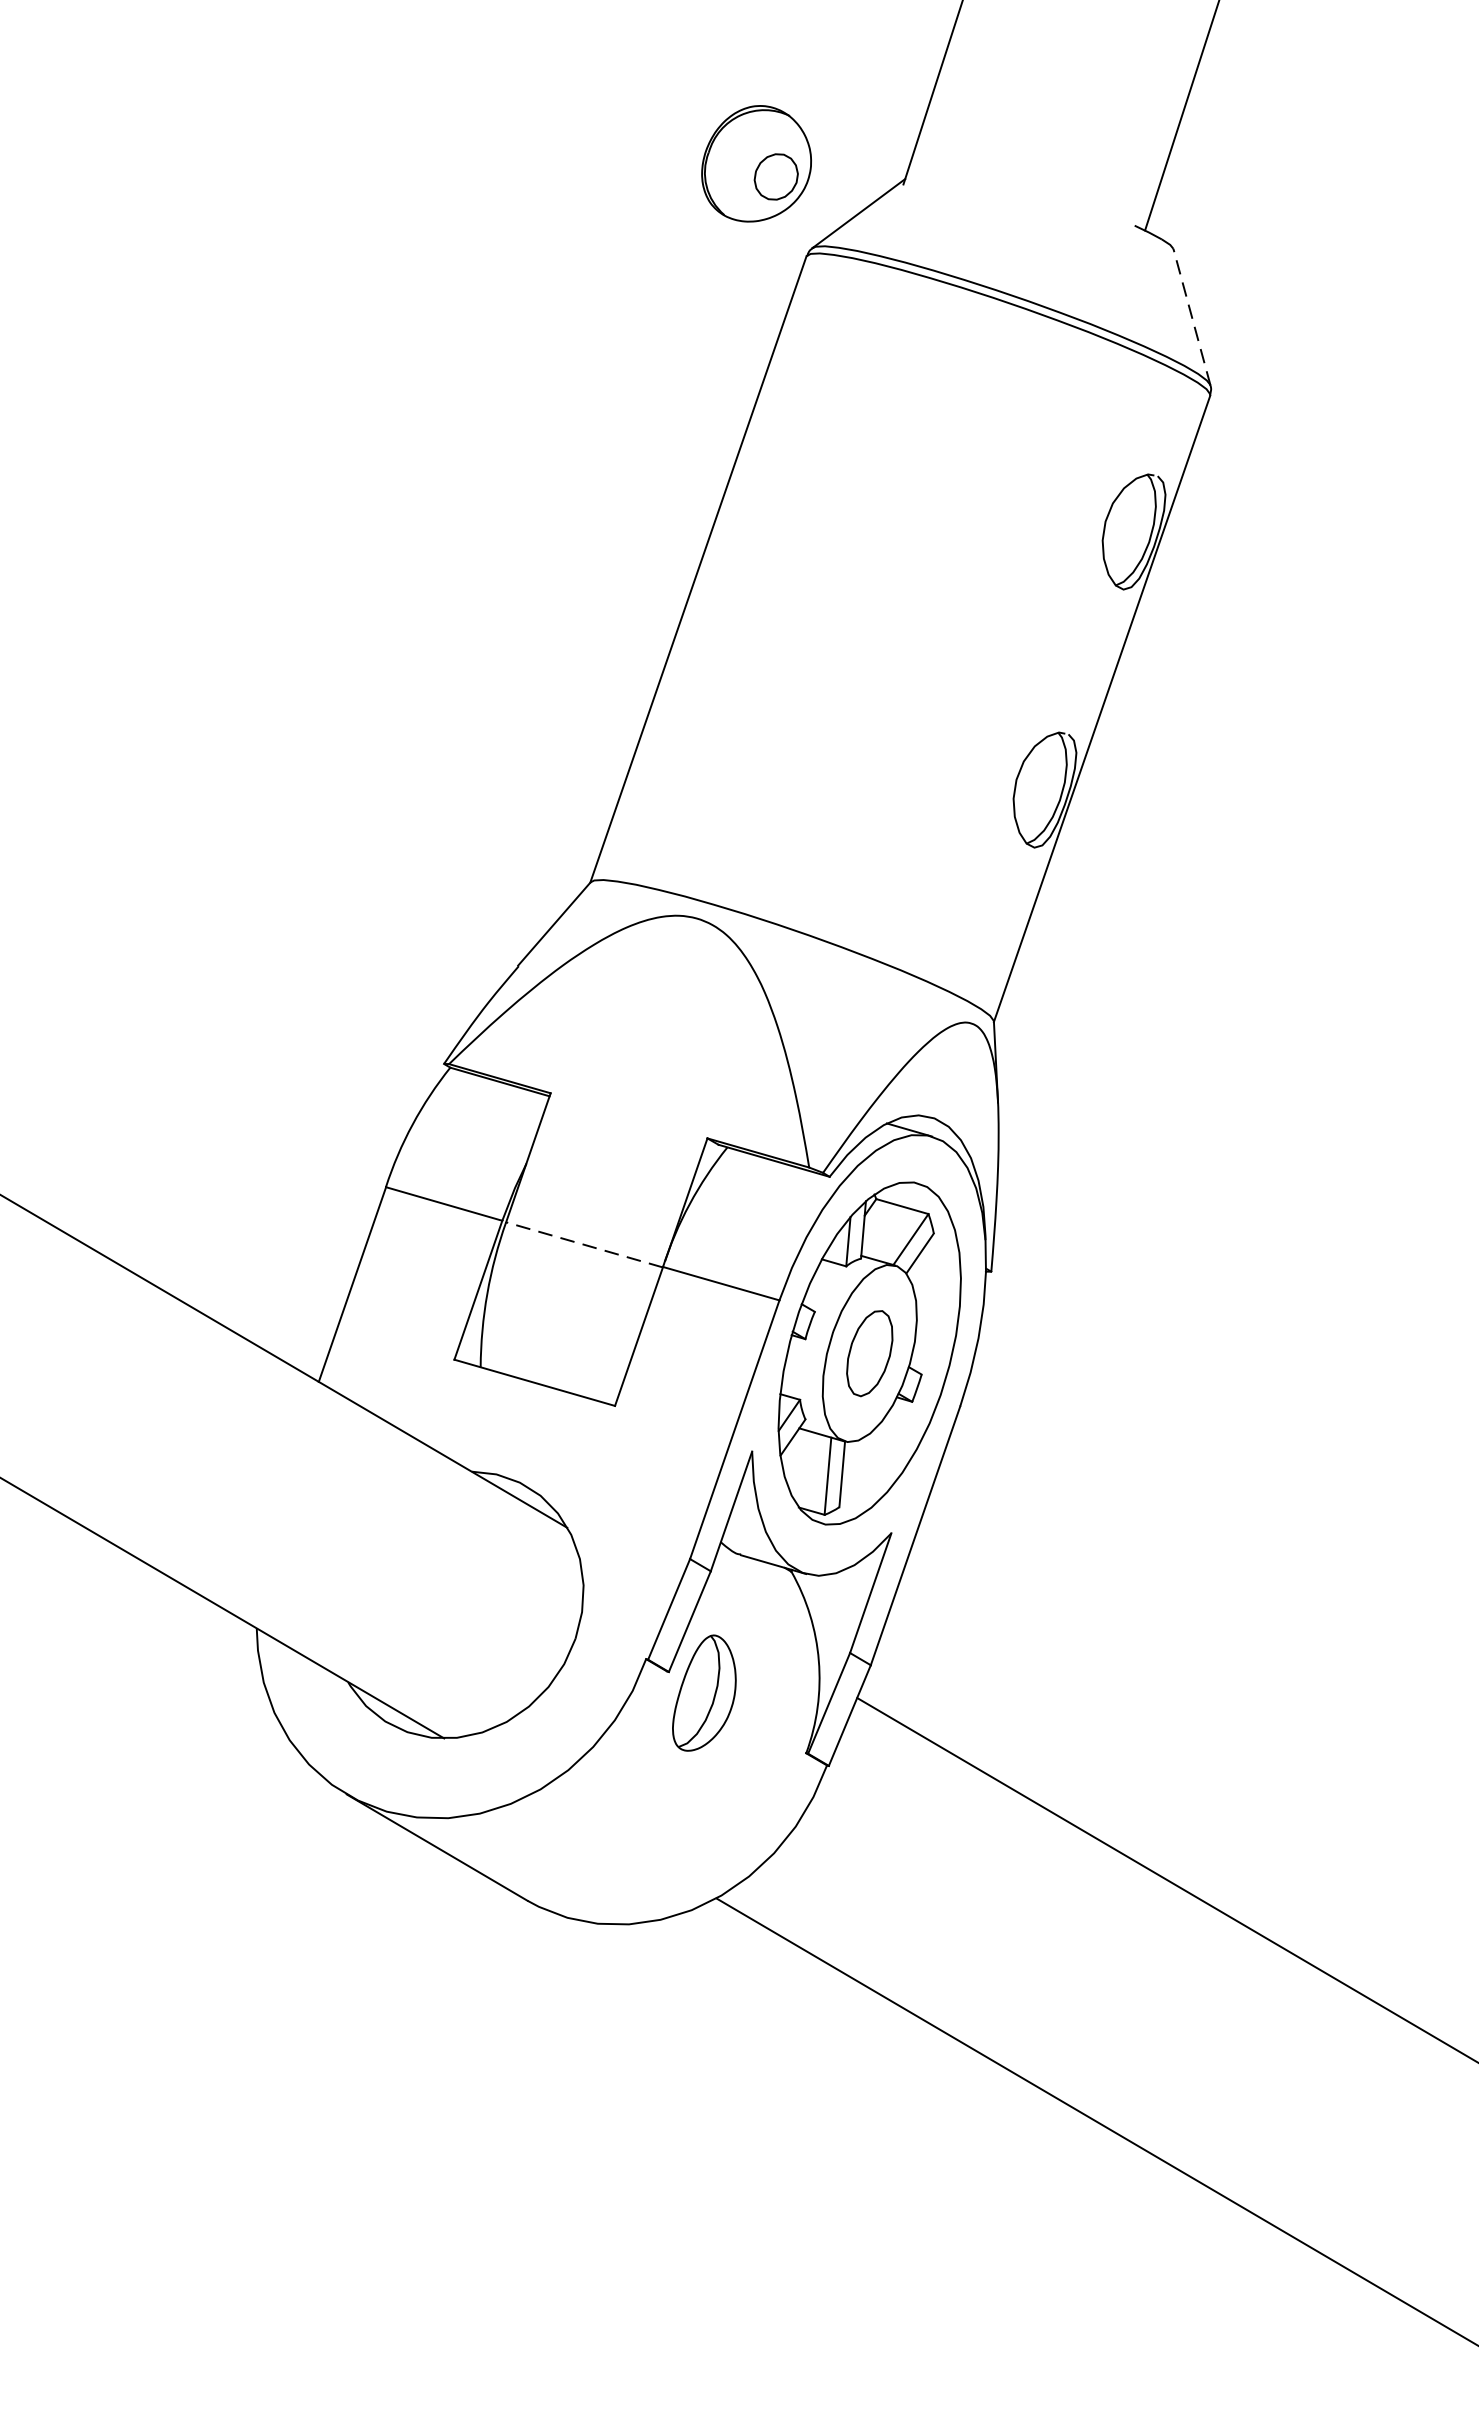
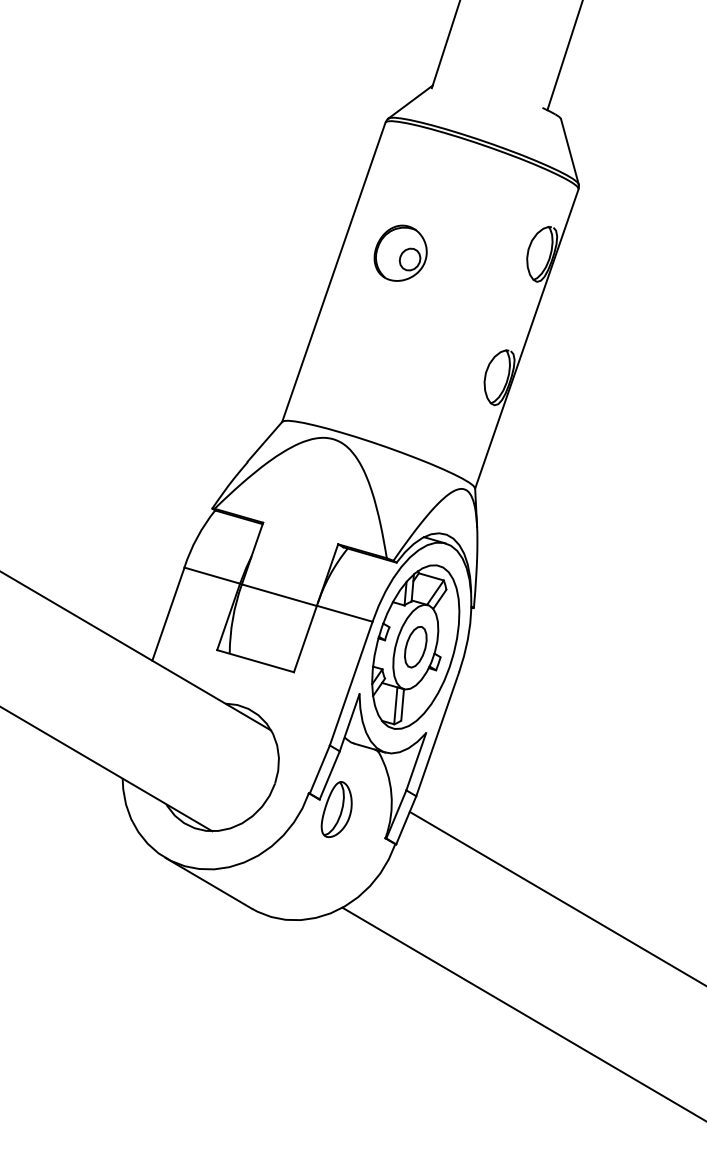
part: (756, 162) -> (400, 252), moved
line: (1191, 316) -> (569, 151), dashed -> solid
line: (582, 1245) -> (278, 595), dashed -> solid

